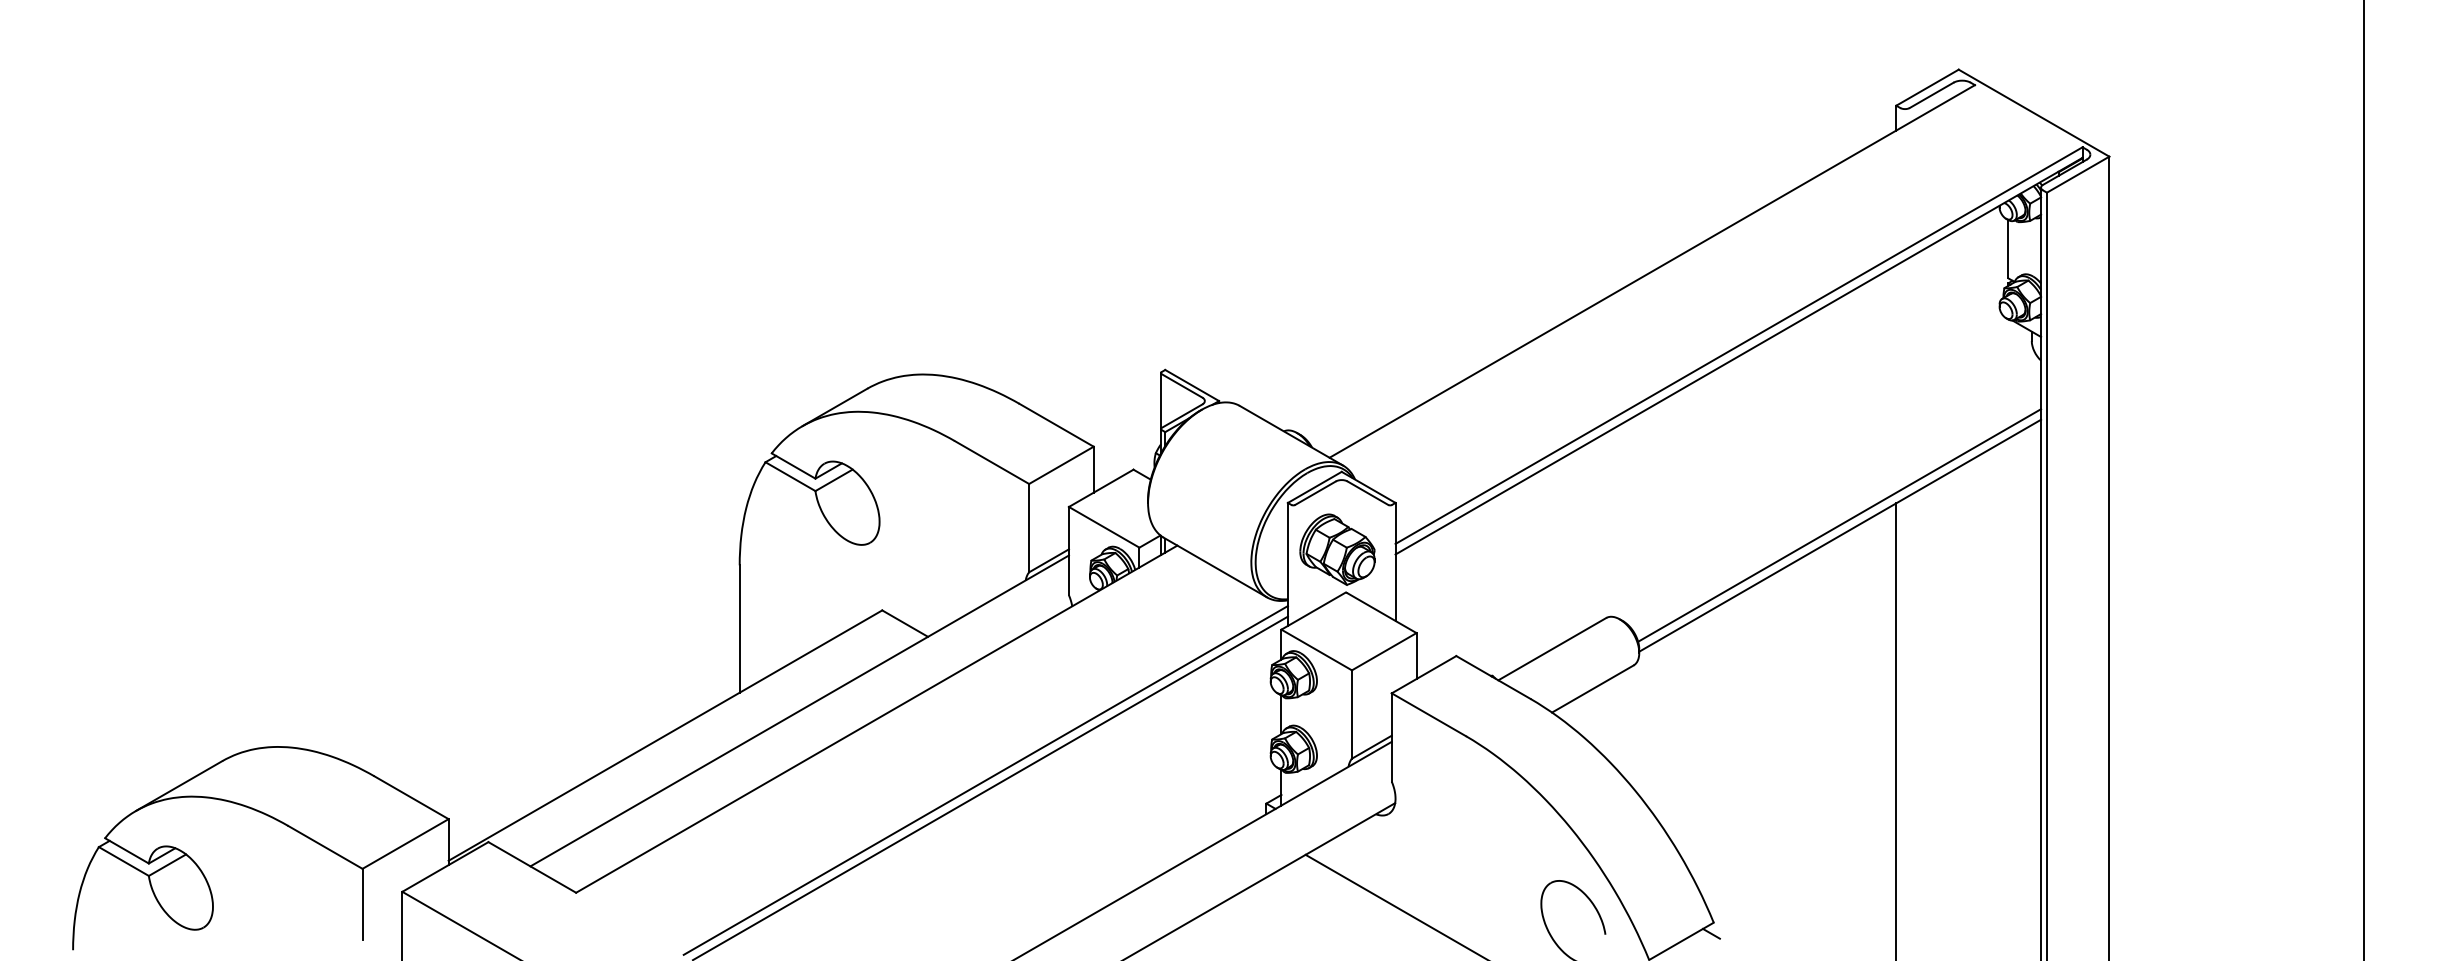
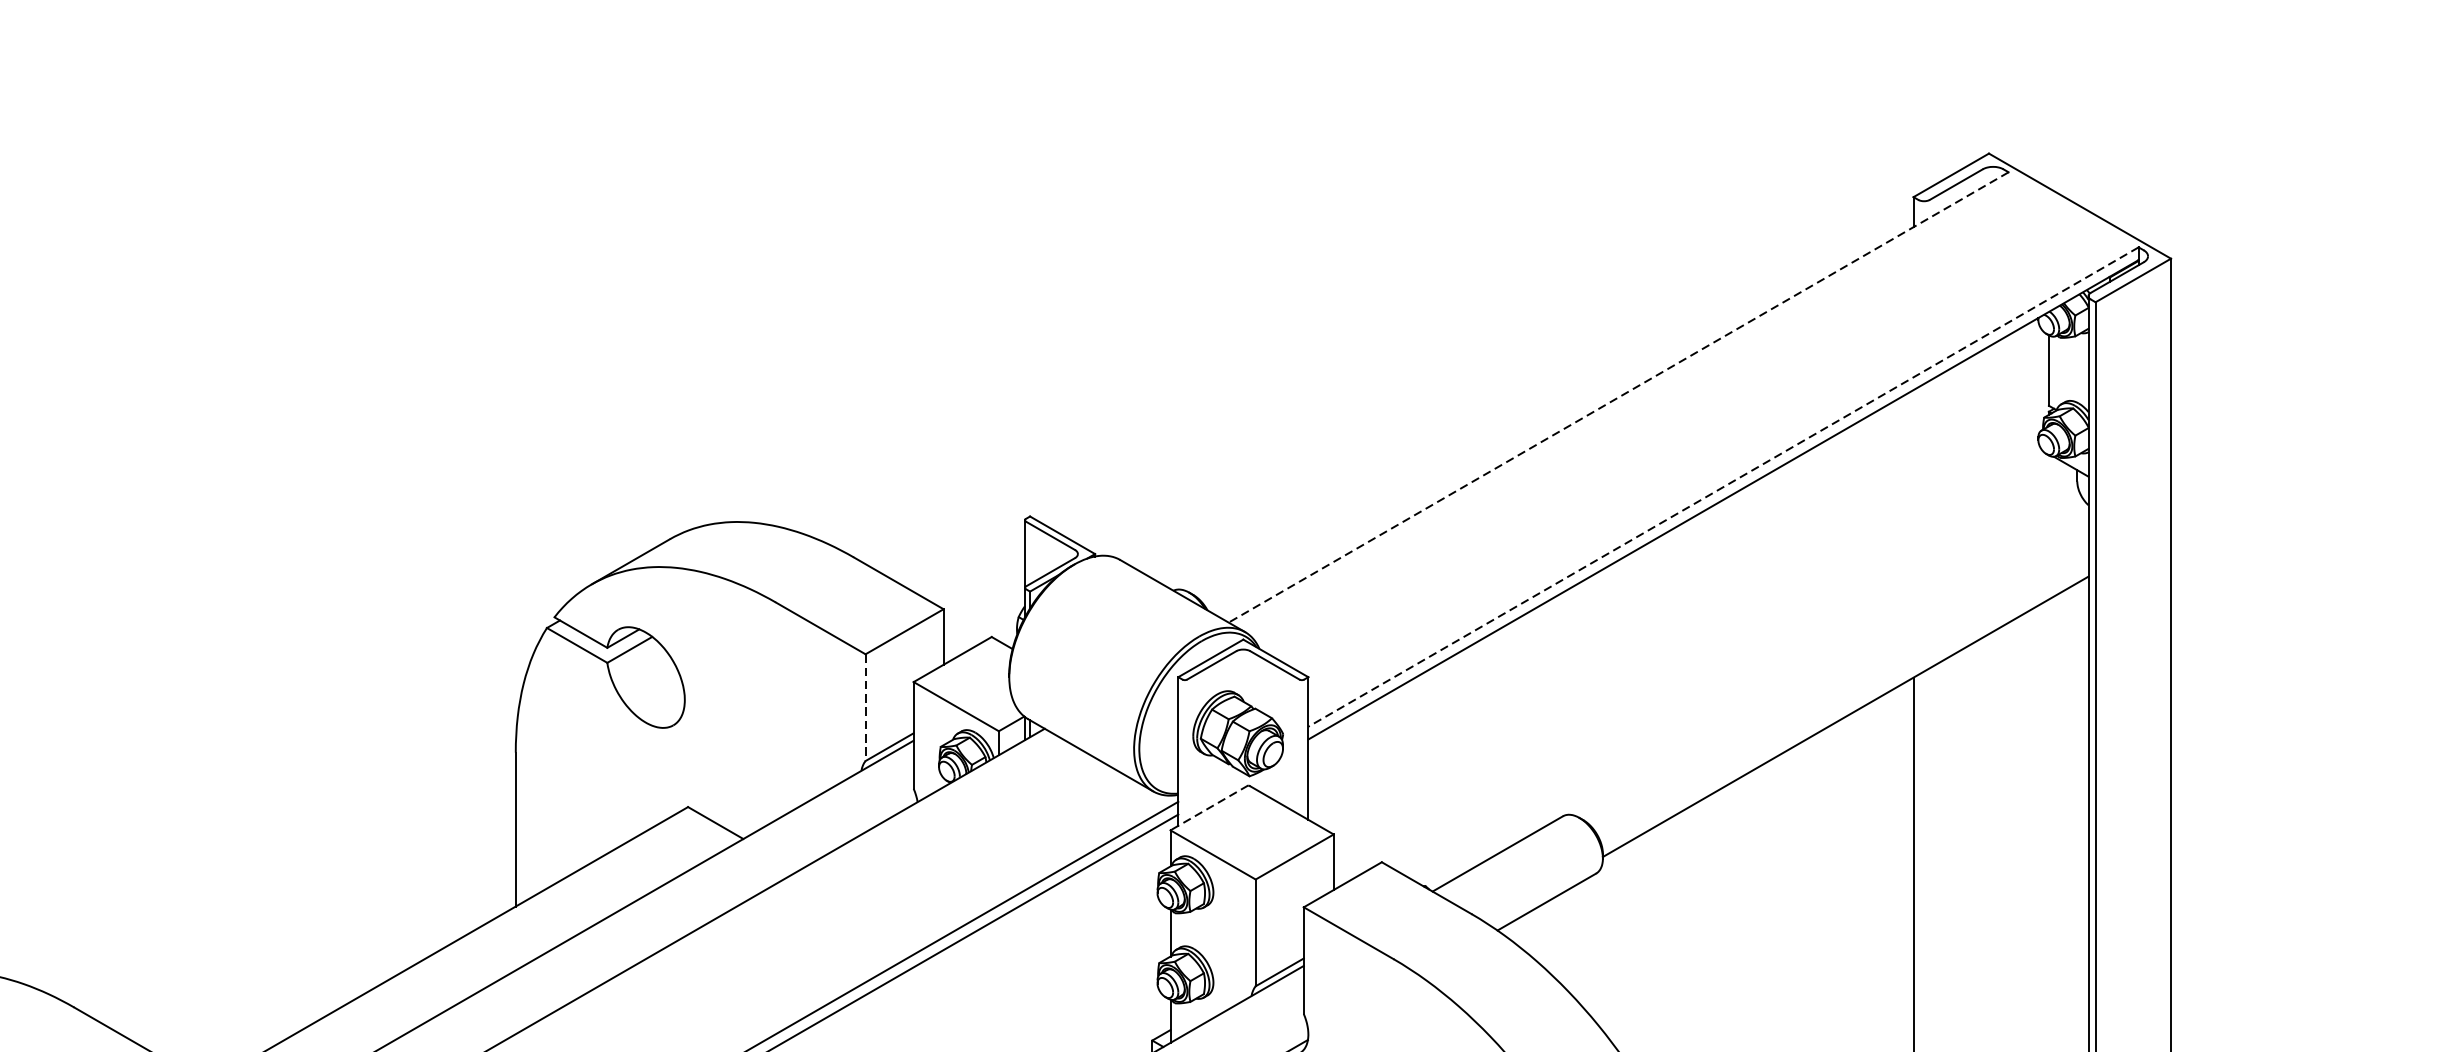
line: (1652, 271) -> (1618, 397), solid -> dashed
line: (1739, 345) -> (1724, 486), solid -> dashed
line: (1839, 525) -> (1844, 704), removed
line: (1029, 528) -> (866, 708), solid -> dashed
line: (1313, 611) -> (1209, 808), solid -> dashed

